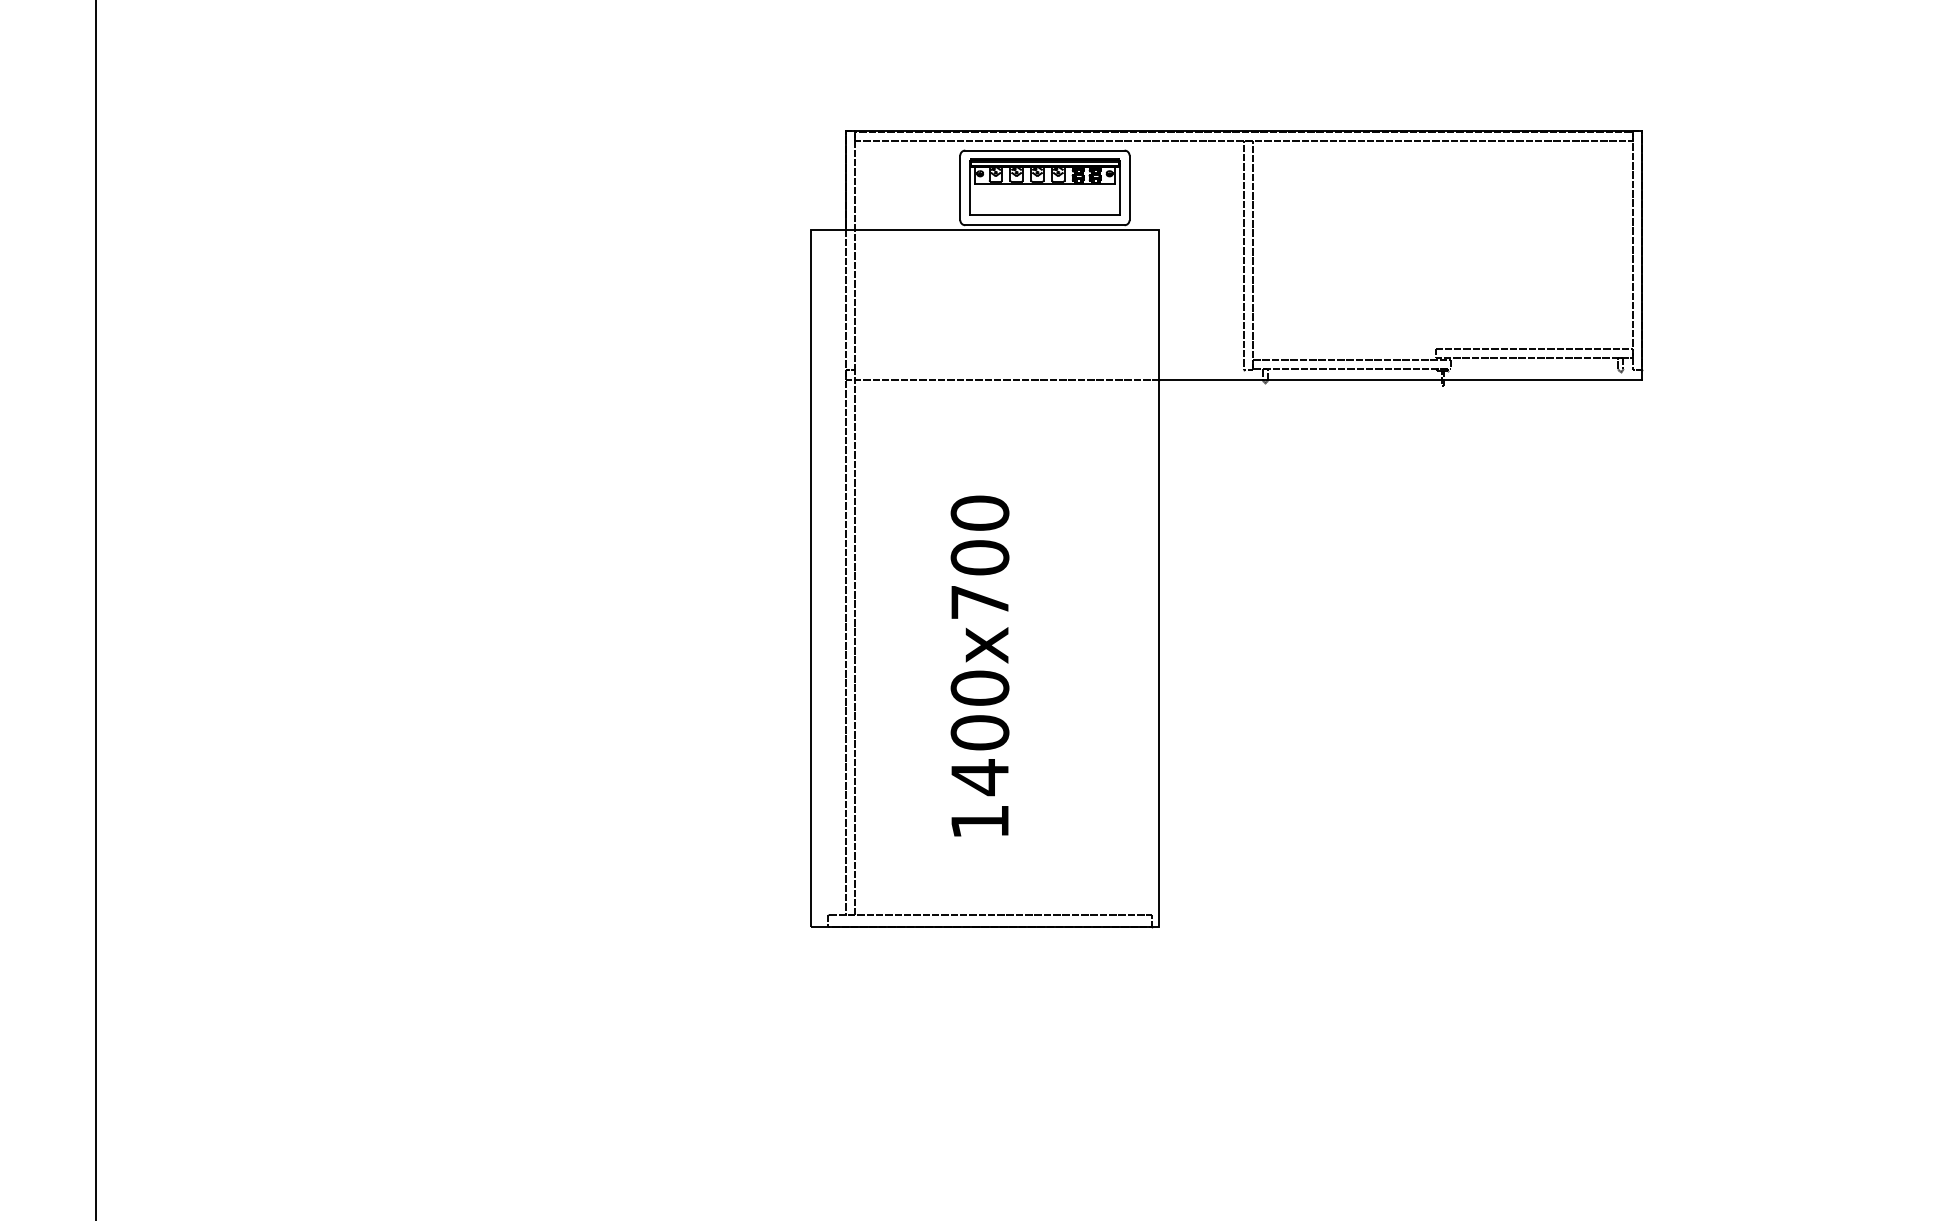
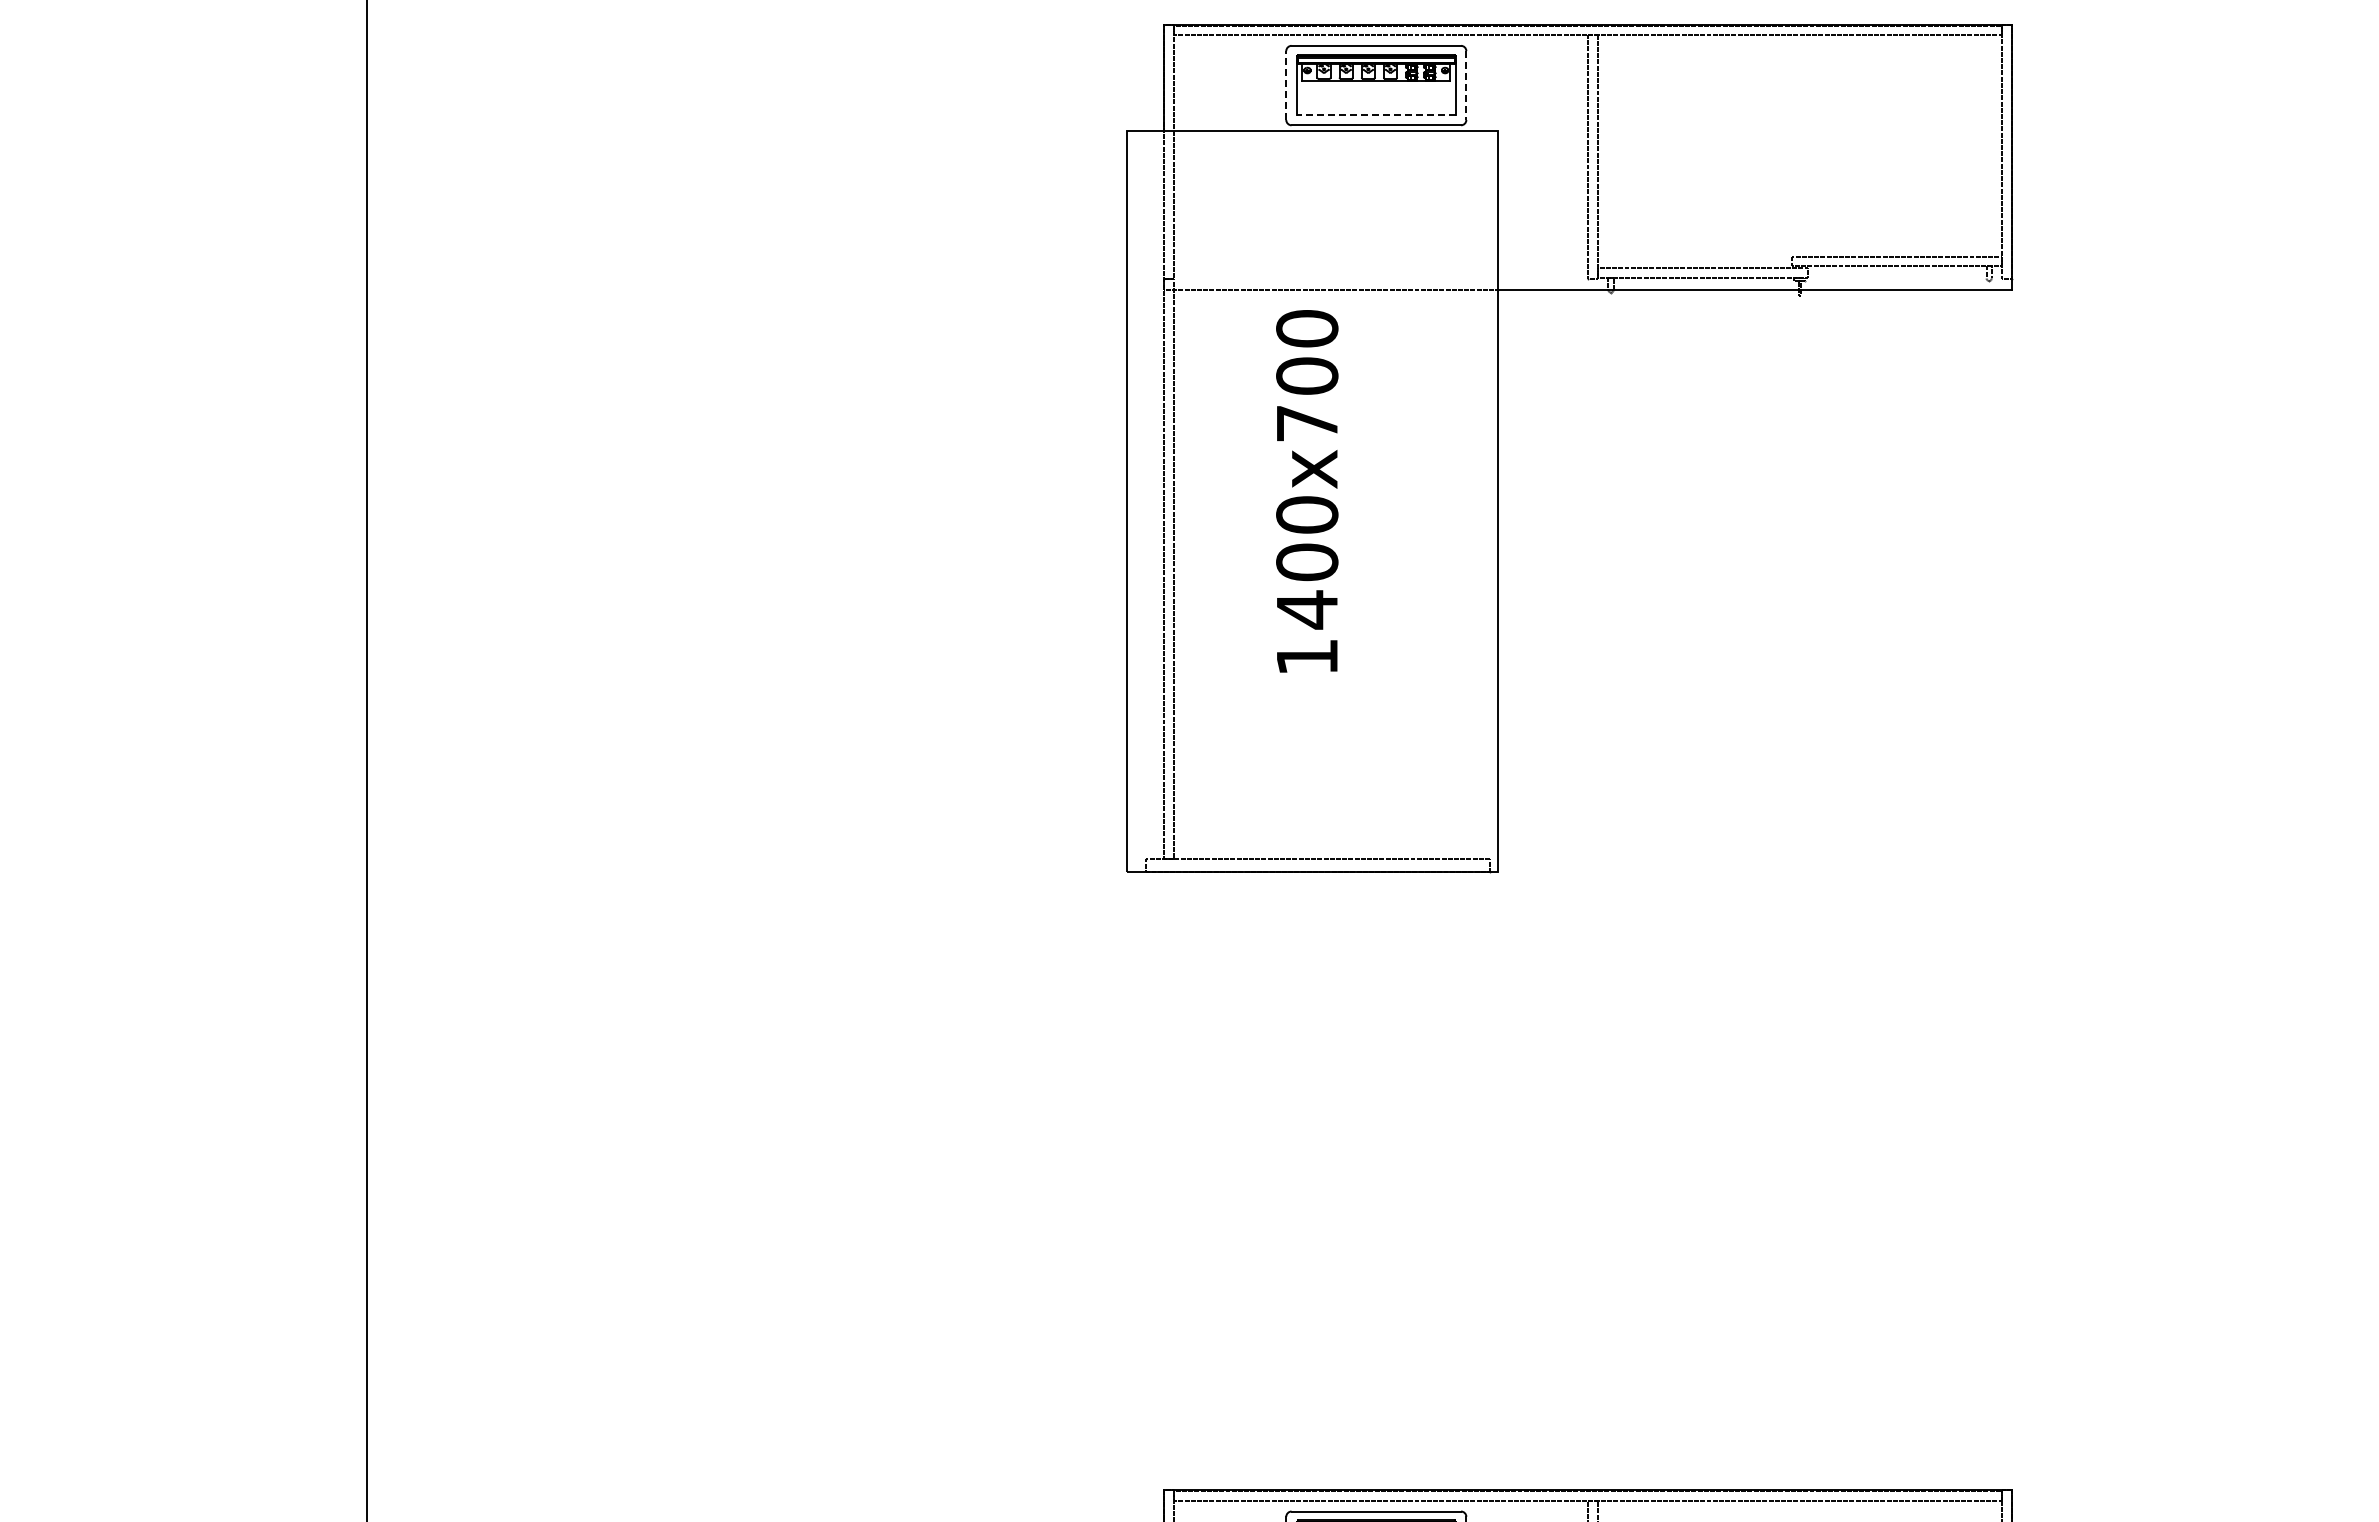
line: (960, 187) -> (1286, 85), solid -> dashed
line: (1129, 188) -> (1466, 86), solid -> dashed
line: (1044, 215) -> (1375, 114), solid -> dashed
text: (980, 666) -> (1307, 491), moved

